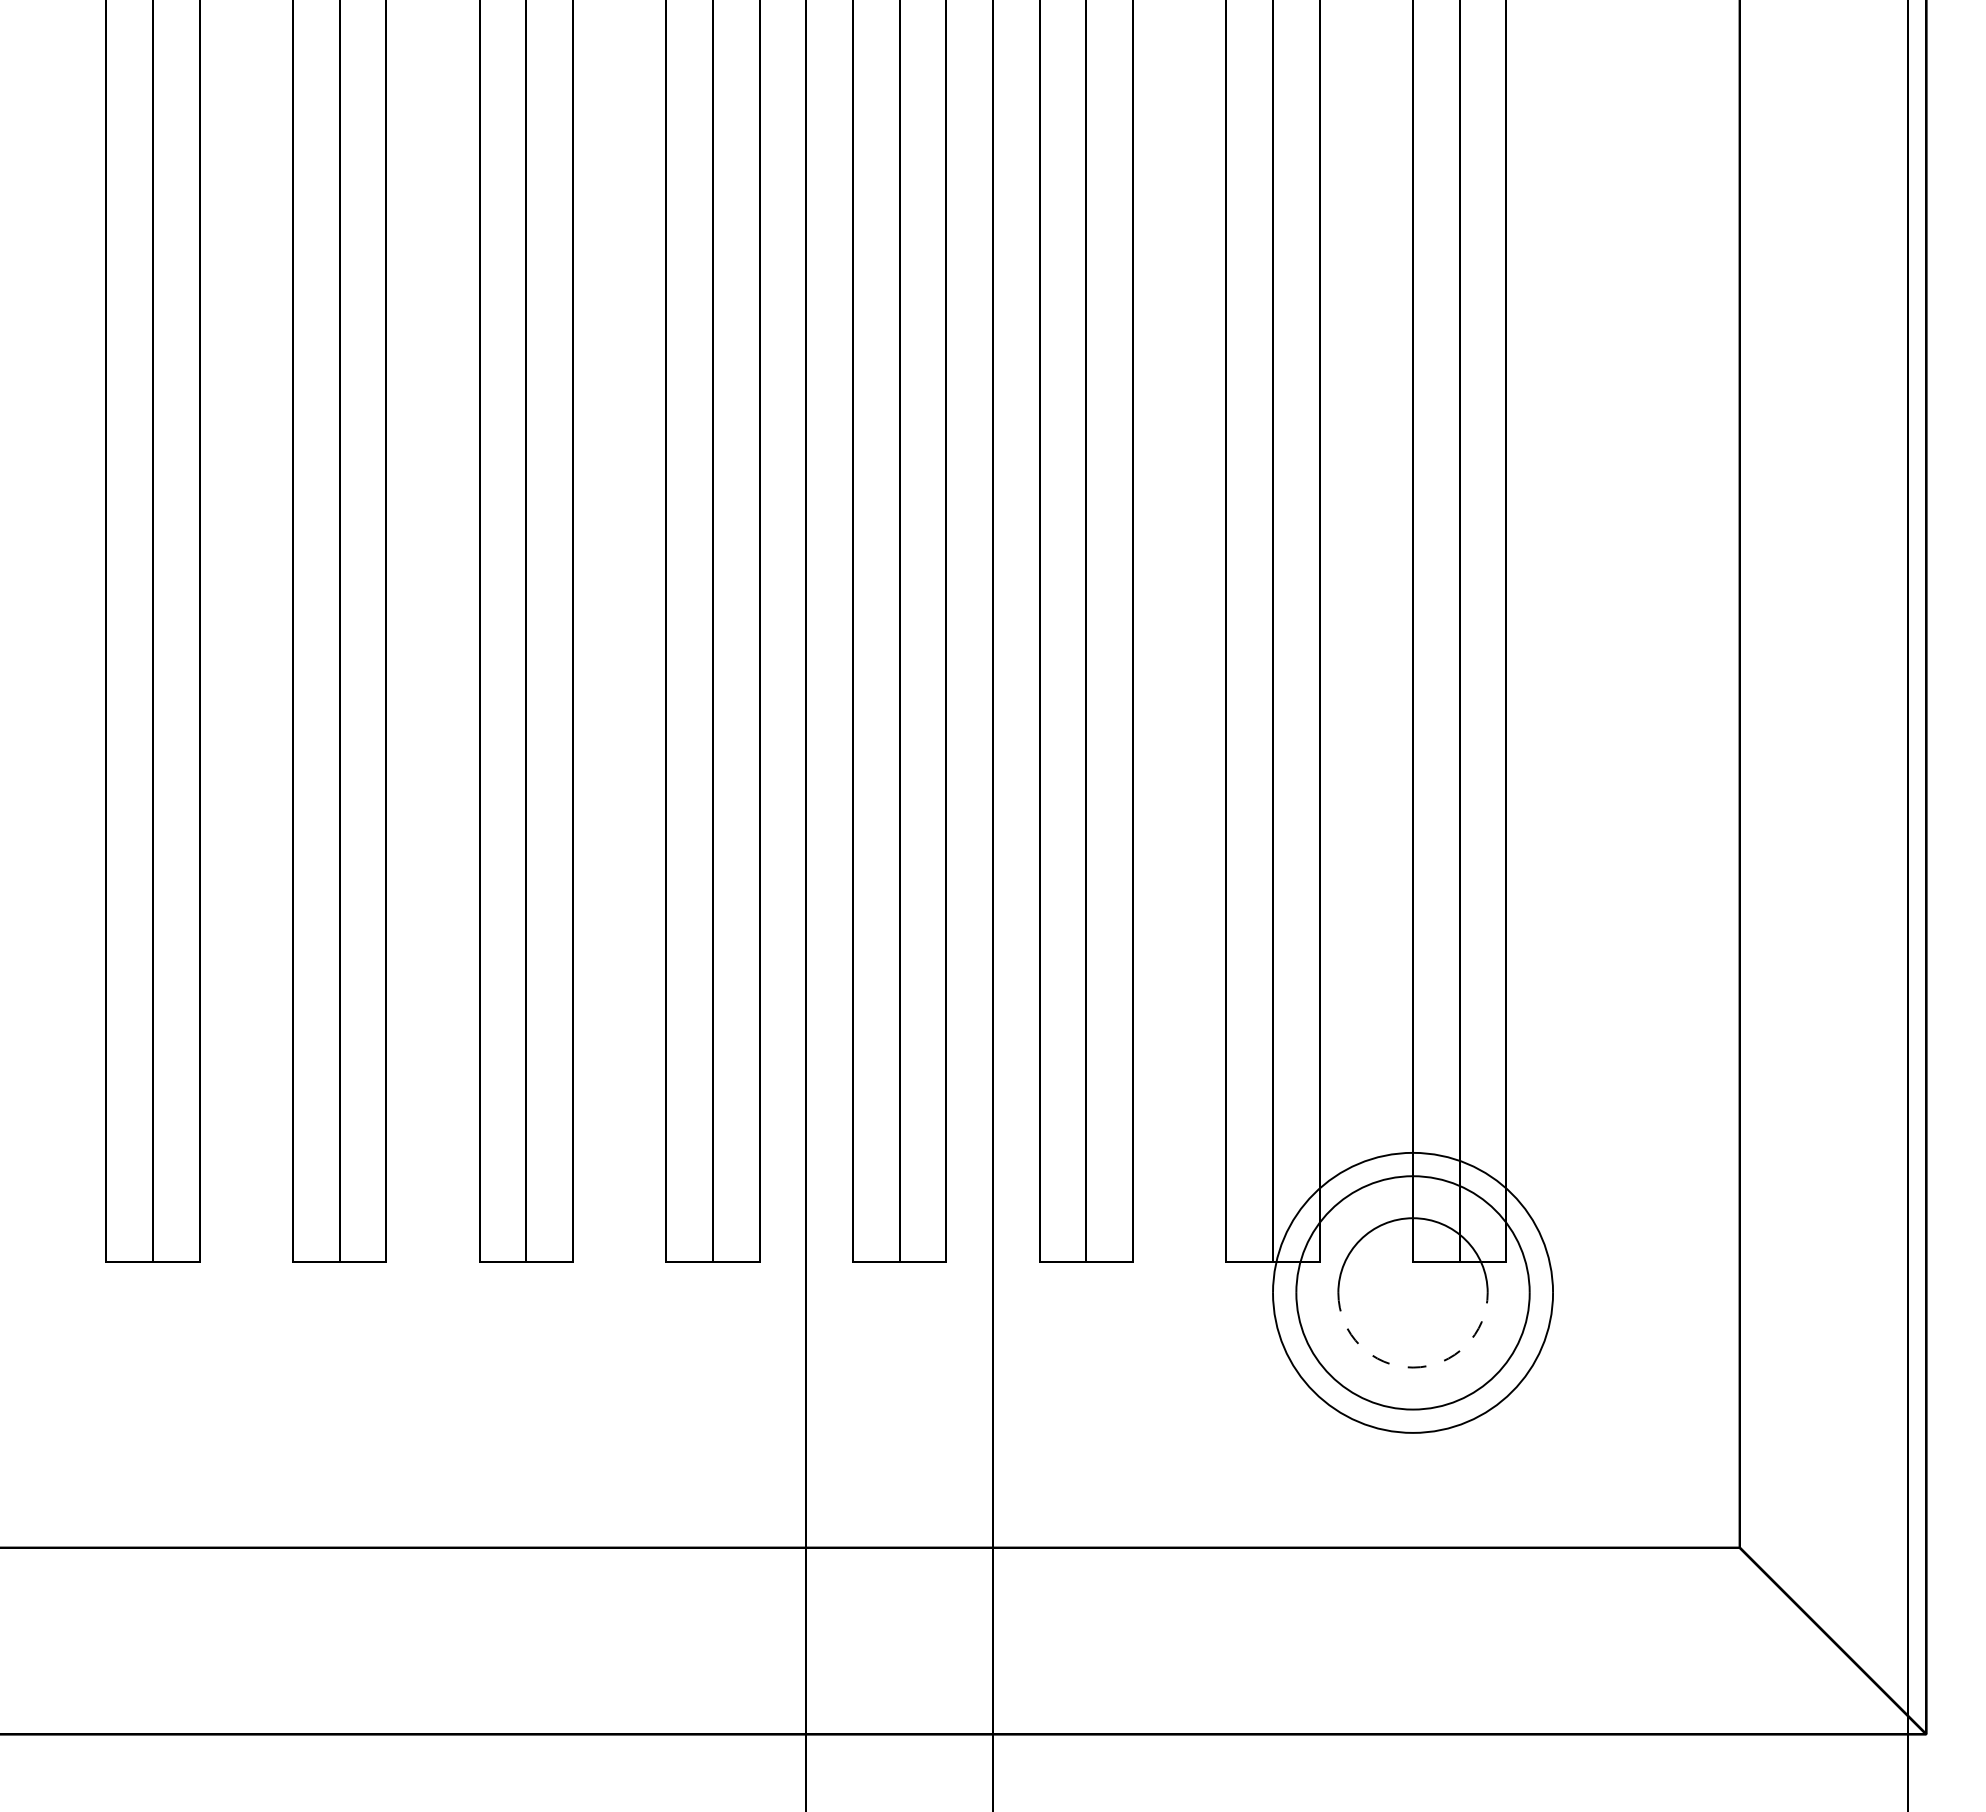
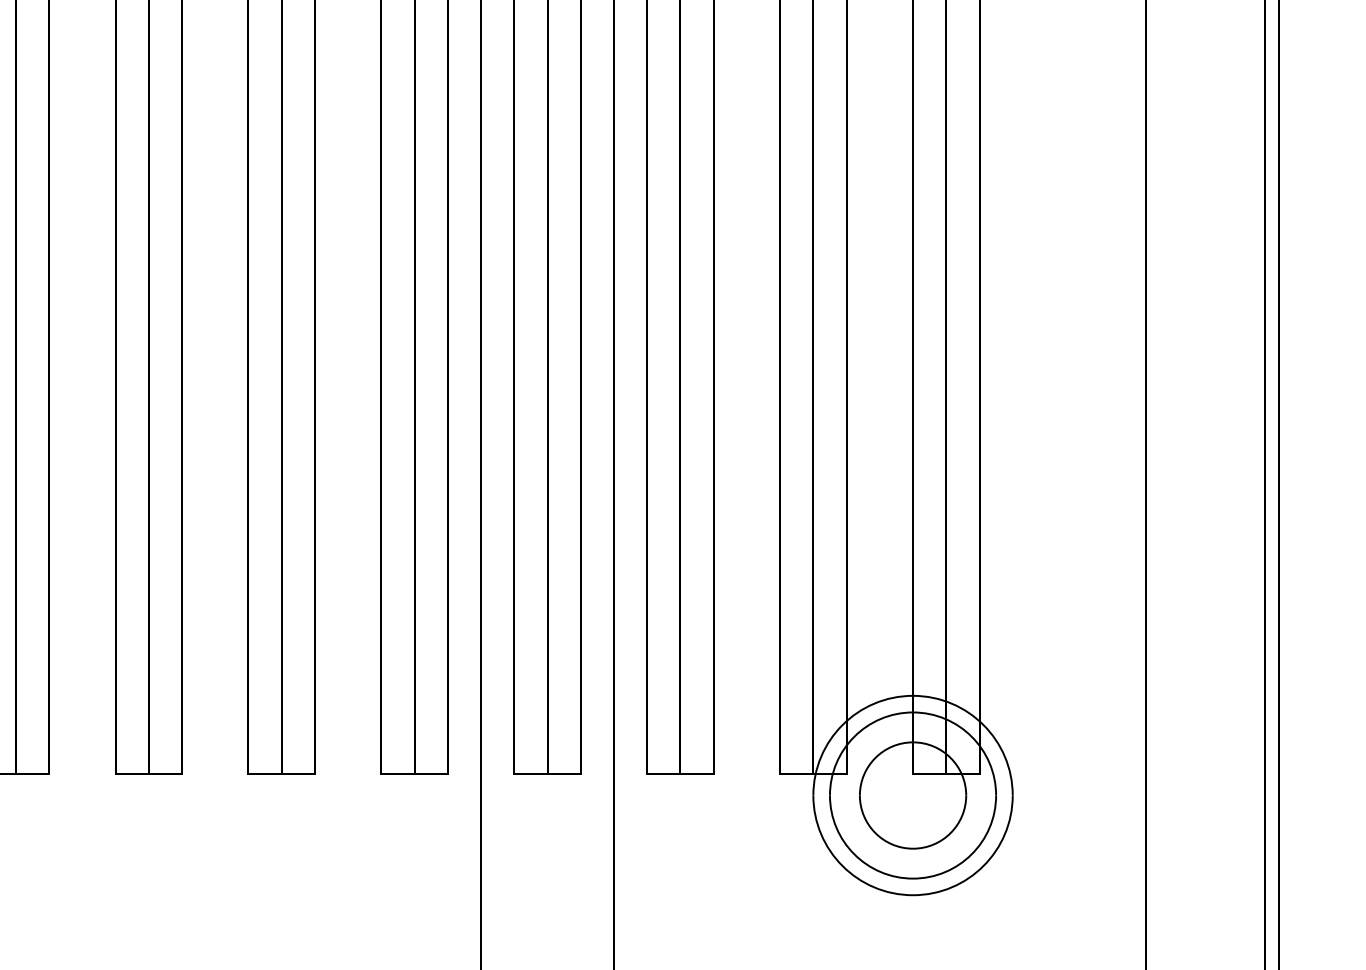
arc: (1413, 1367) -> (913, 848), dashed -> solid

